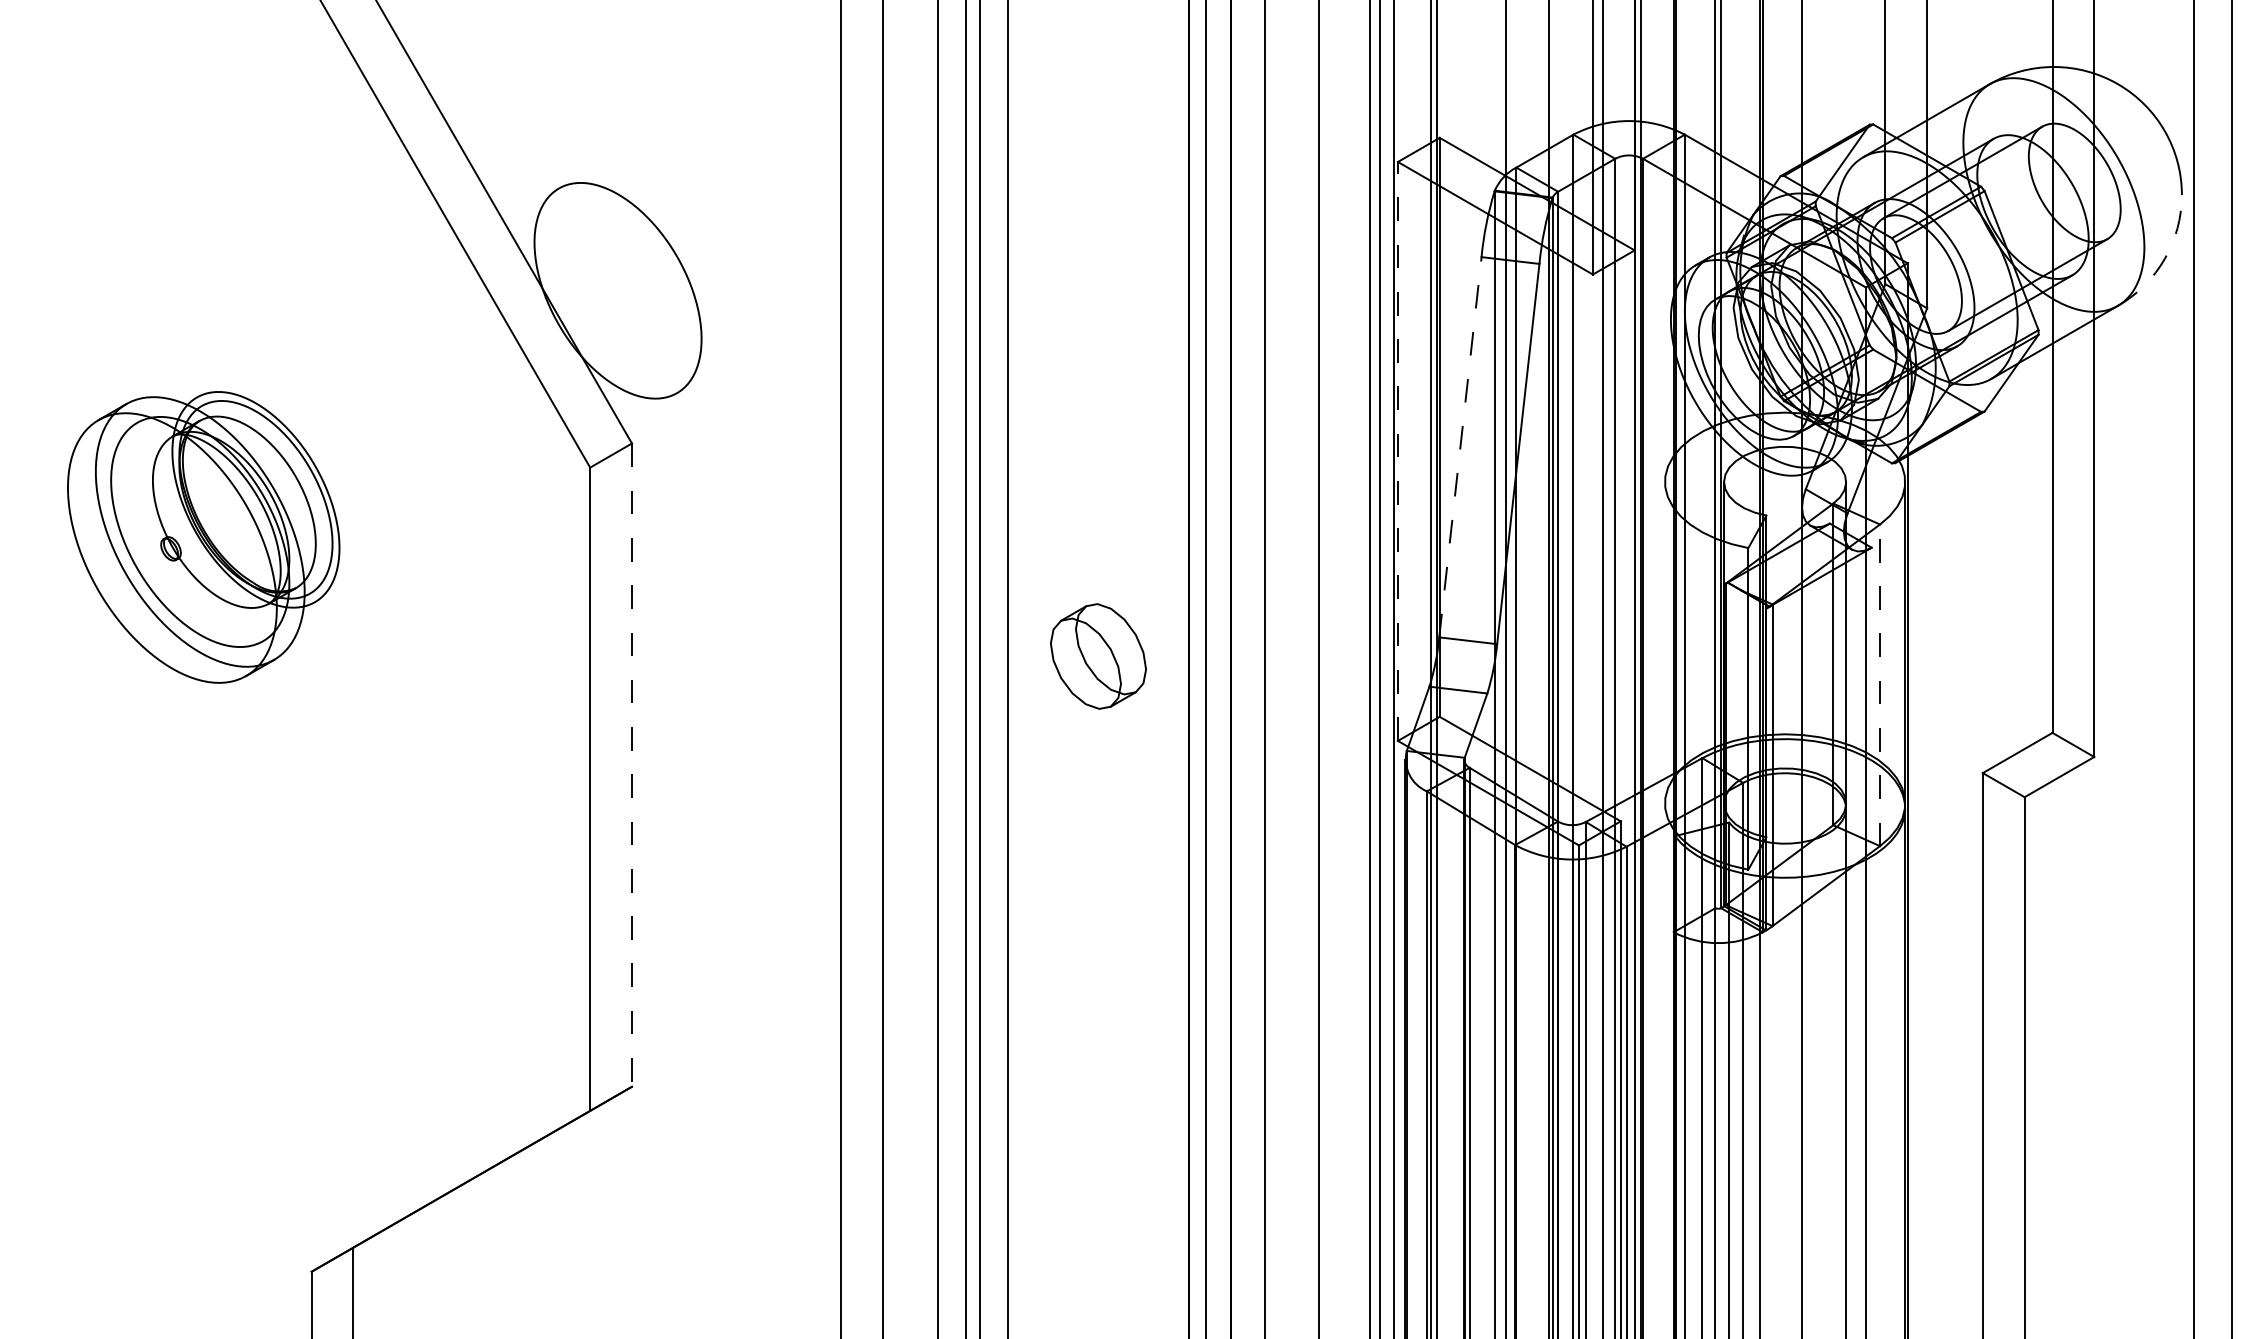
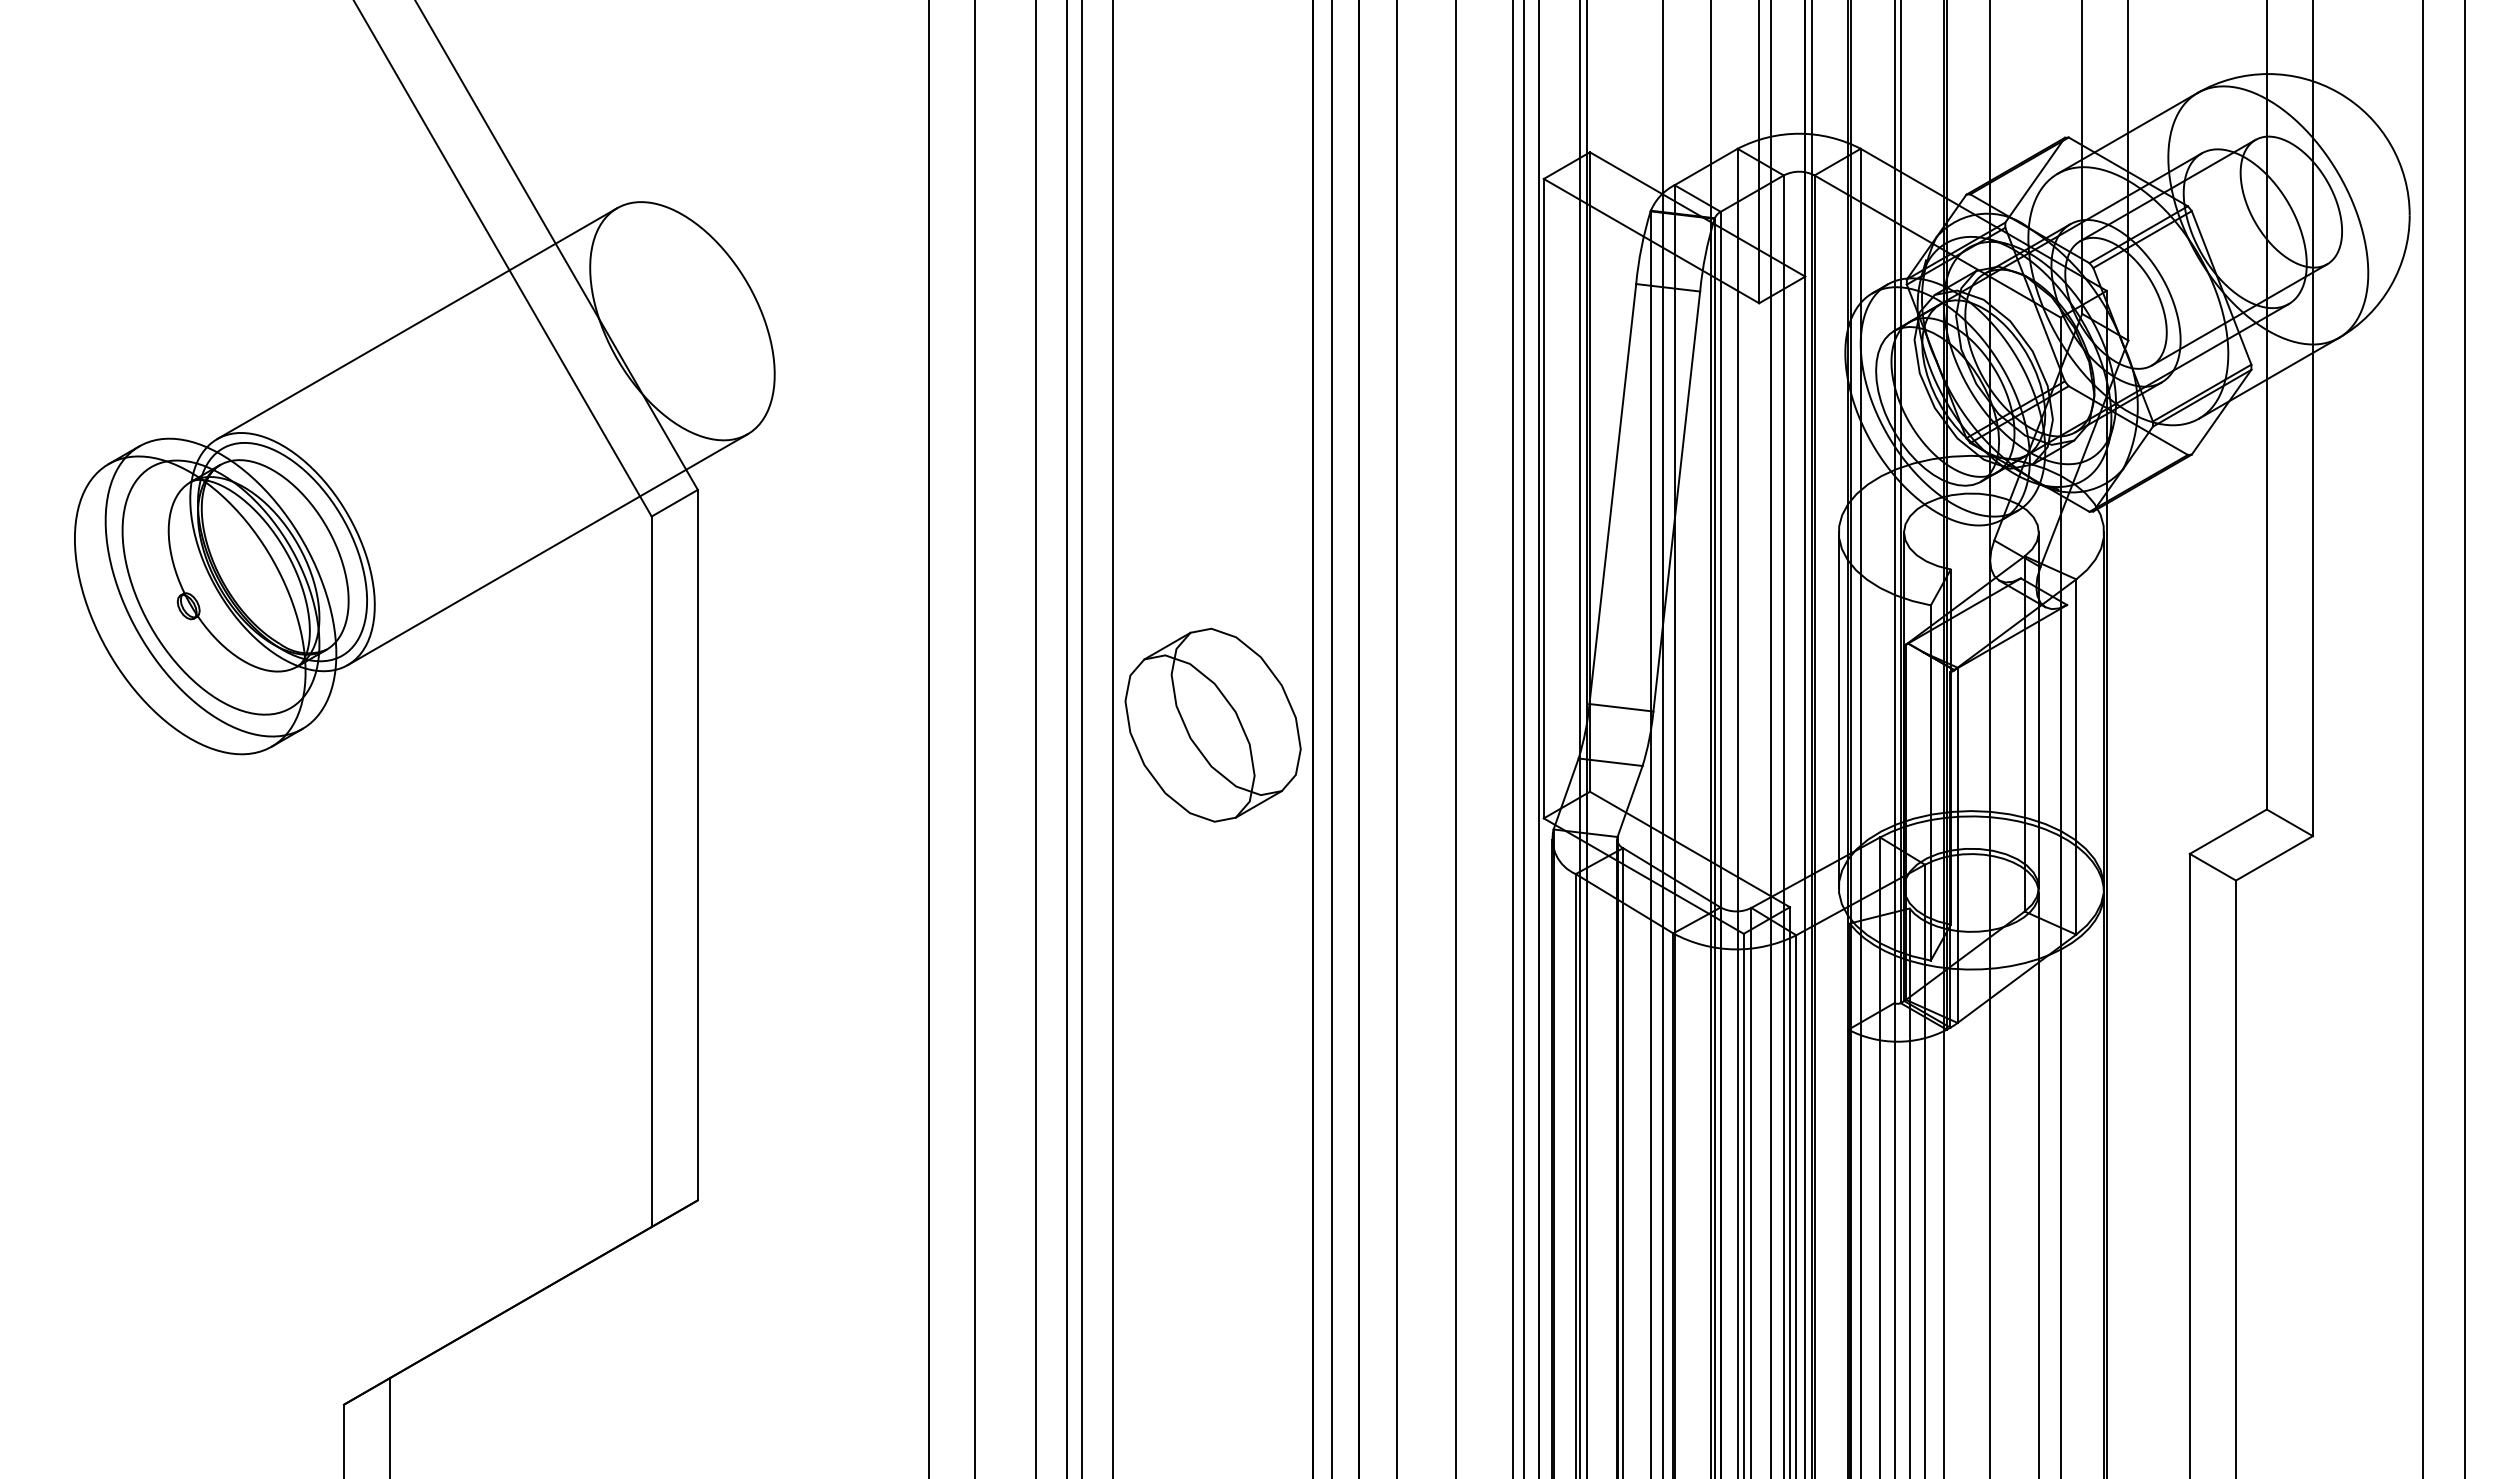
arc: (2164, 259) -> (2390, 286), dashed -> solid
line: (378, 292) -> (417, 323), added
line: (1460, 446) -> (1612, 493), dashed -> solid
line: (1397, 451) -> (1543, 498), dashed -> solid
line: (495, 497) -> (547, 549), added
line: (1664, 642) -> (1838, 709), added
part: (1097, 655) -> (1212, 724), size x1.67
line: (1880, 684) -> (2076, 756), dashed -> solid
line: (631, 765) -> (697, 845), dashed -> solid

